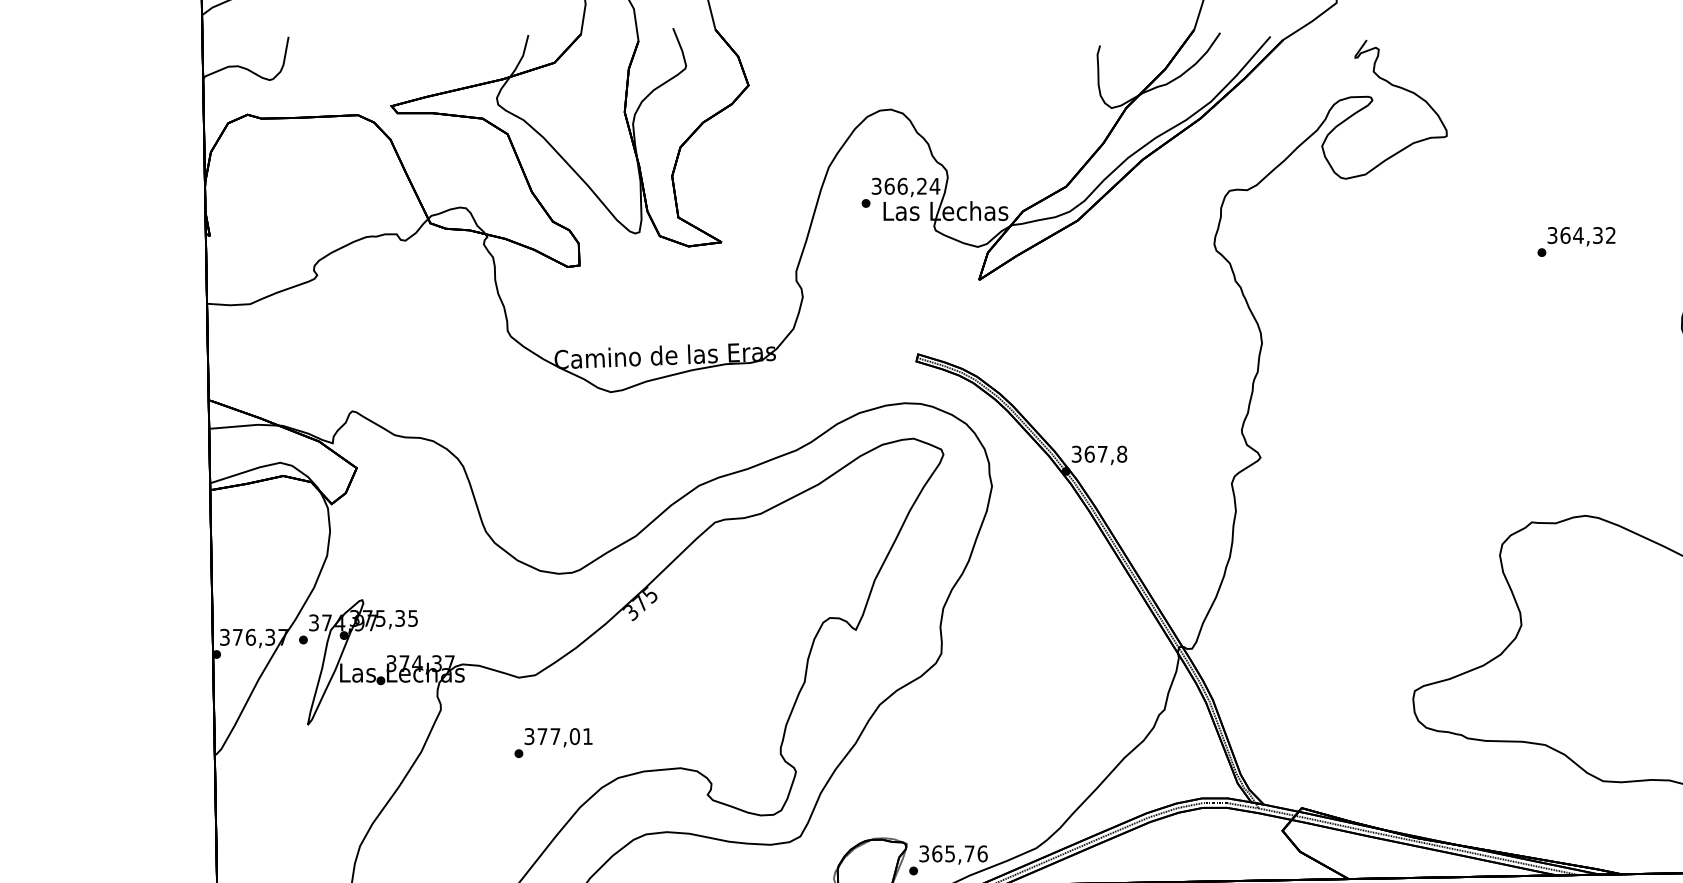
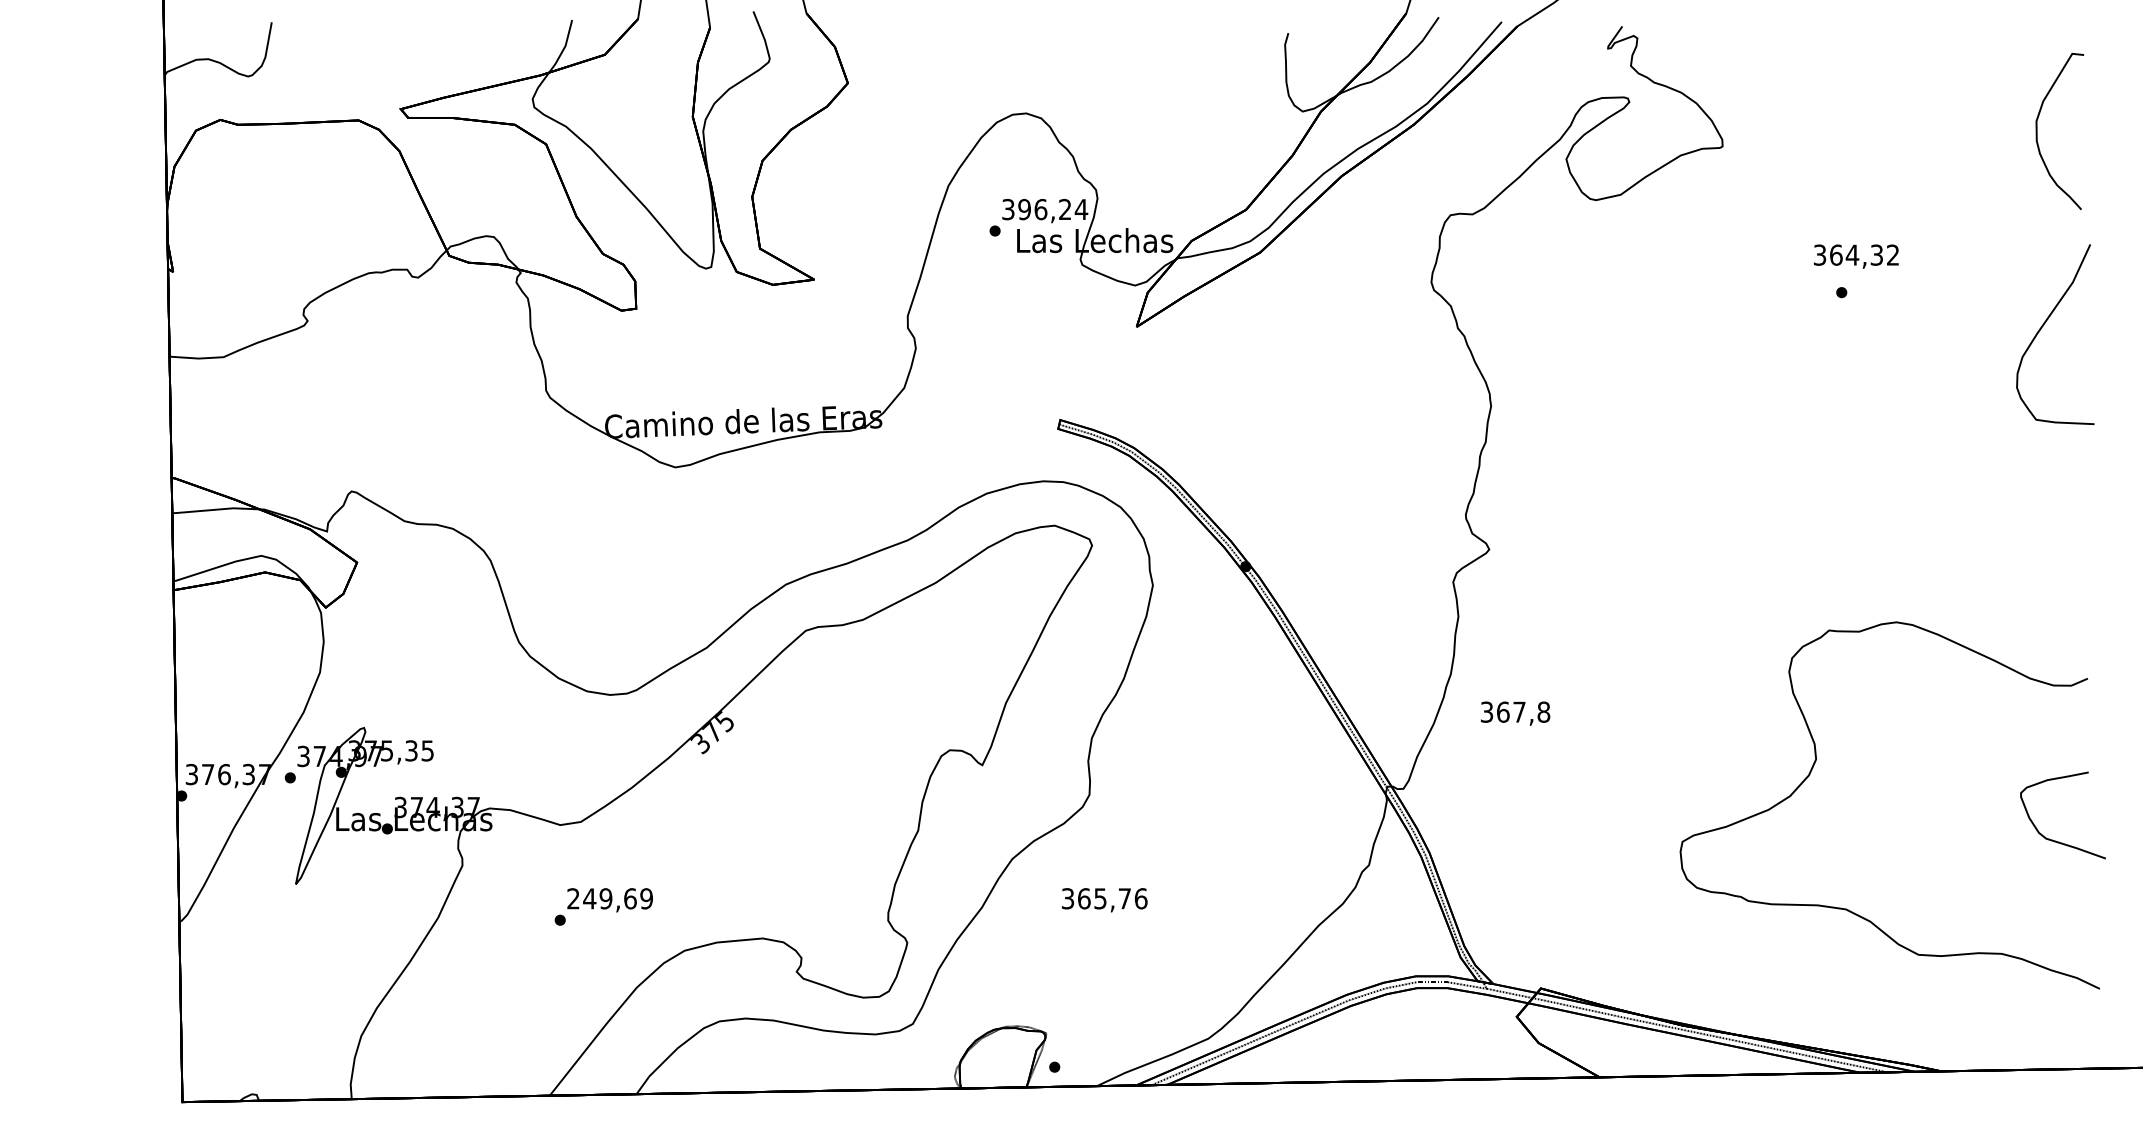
text: (889, 186) -> (1024, 209), 366,24 -> 396,24
text: (1581, 236) -> (1856, 256), moved
text: (1099, 455) -> (1515, 713), moved
text: (558, 736) -> (609, 898), 377,01 -> 249,69
text: (953, 855) -> (1104, 900), moved

